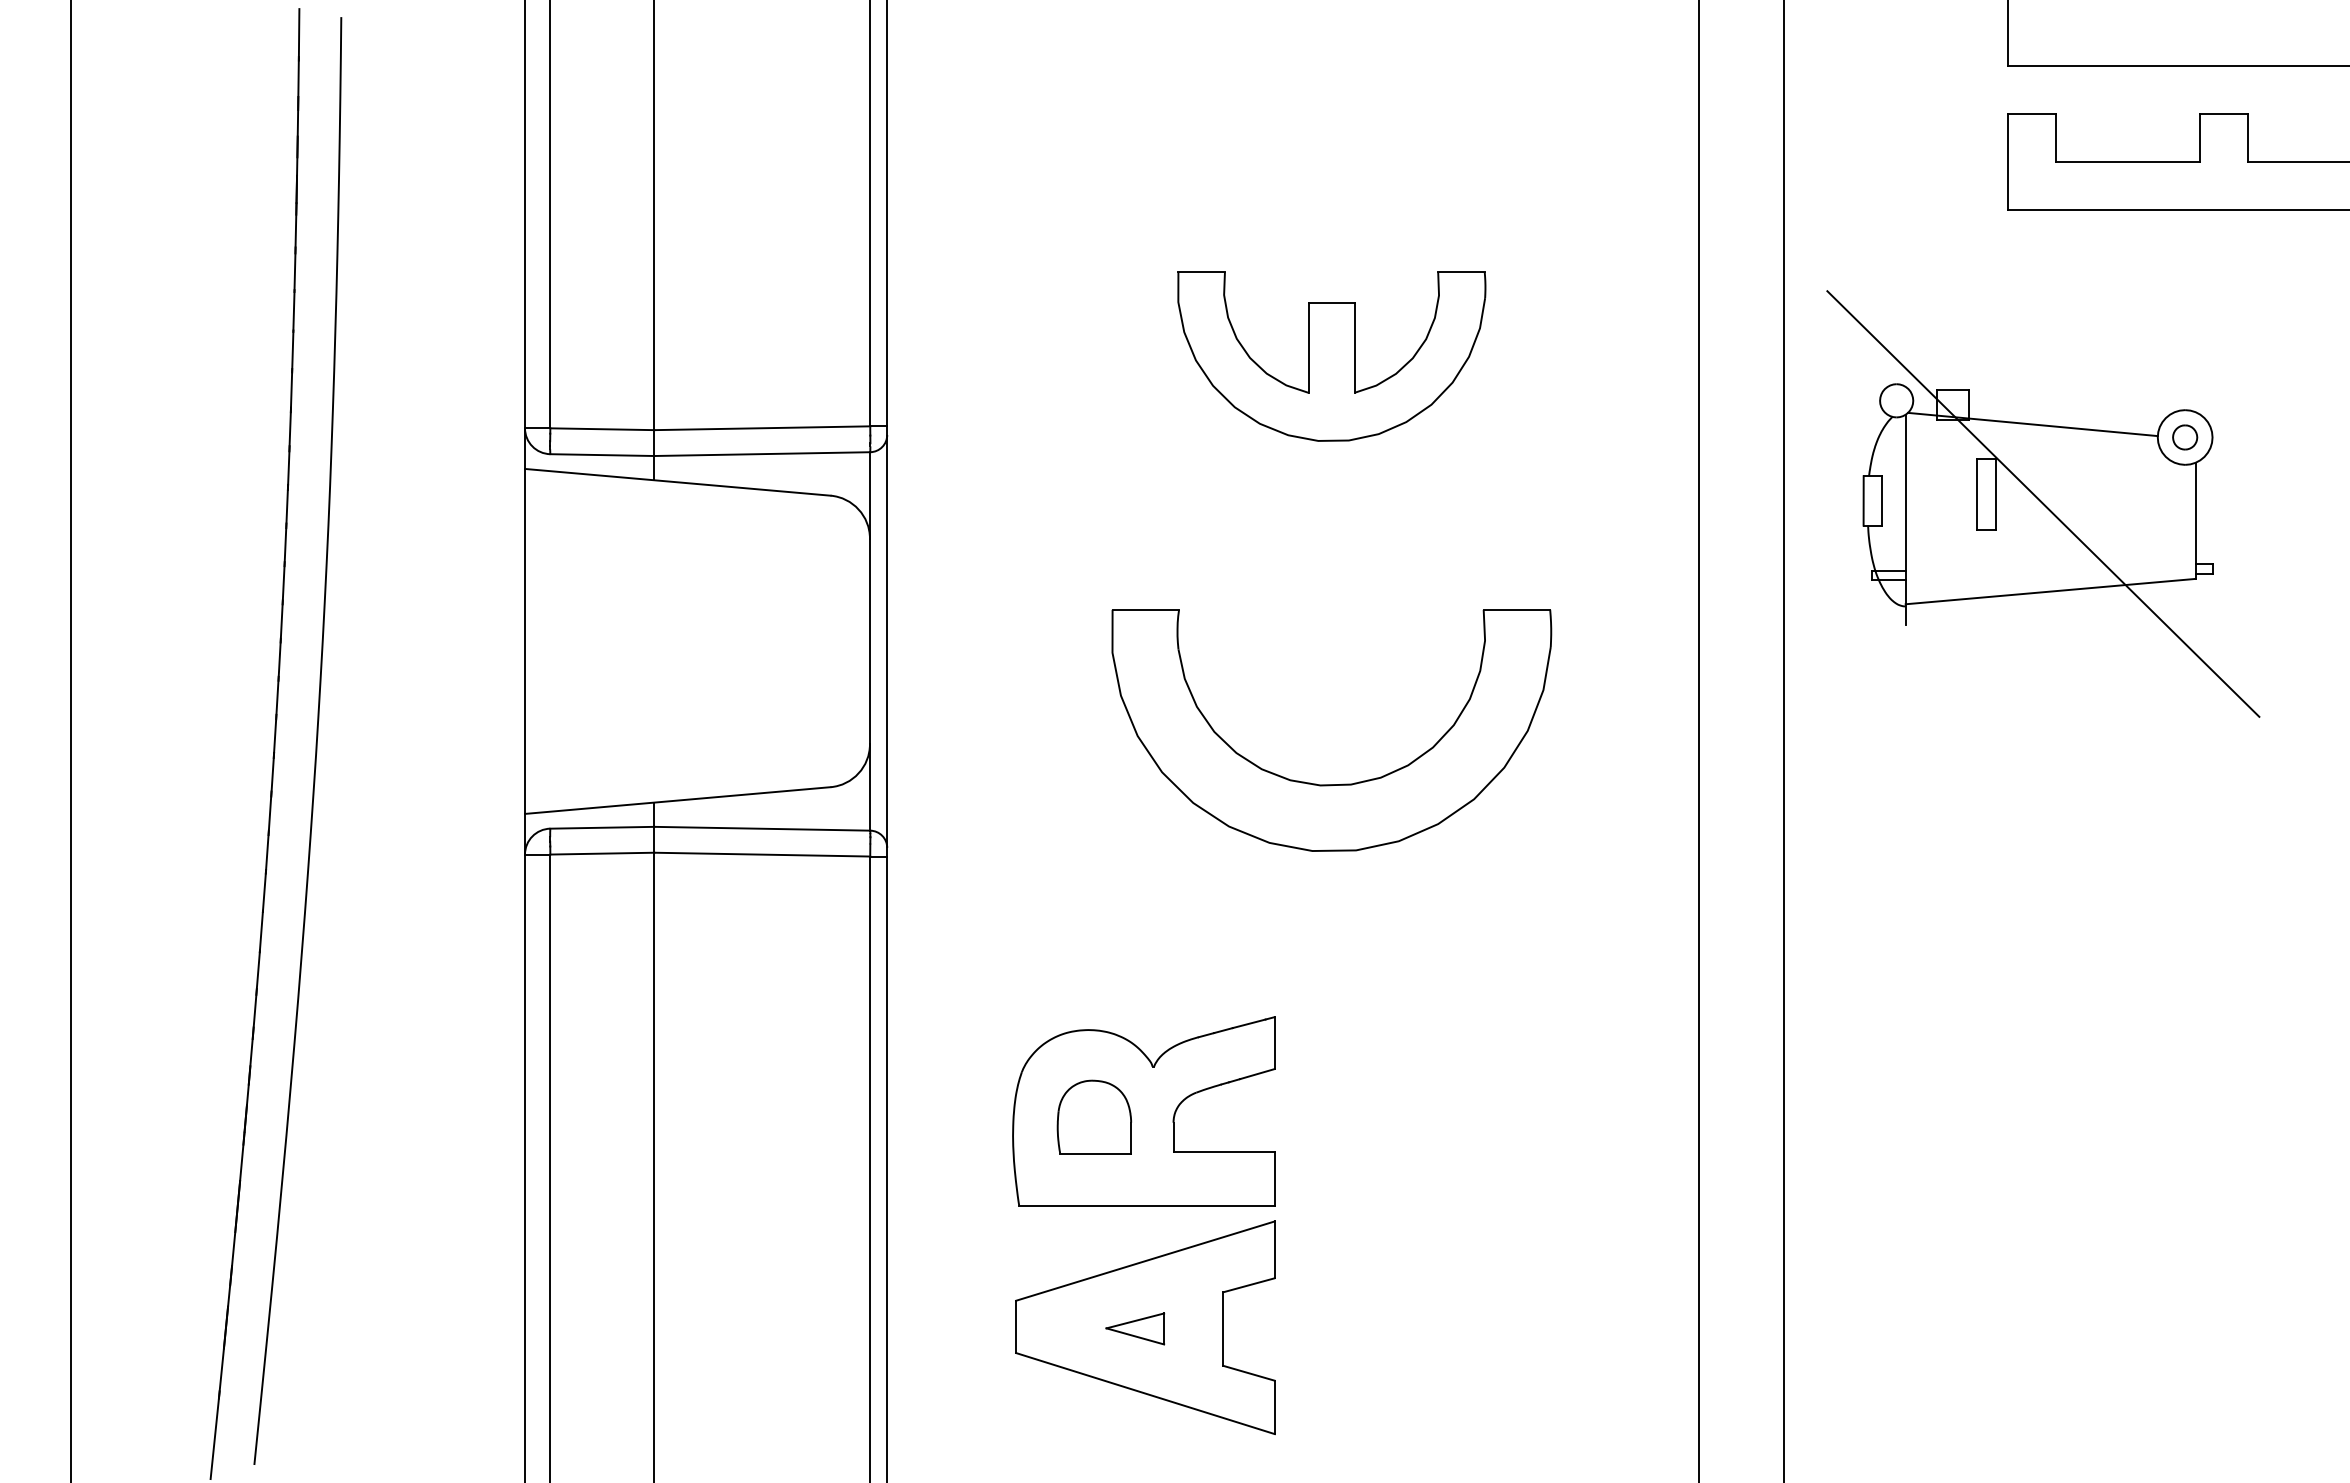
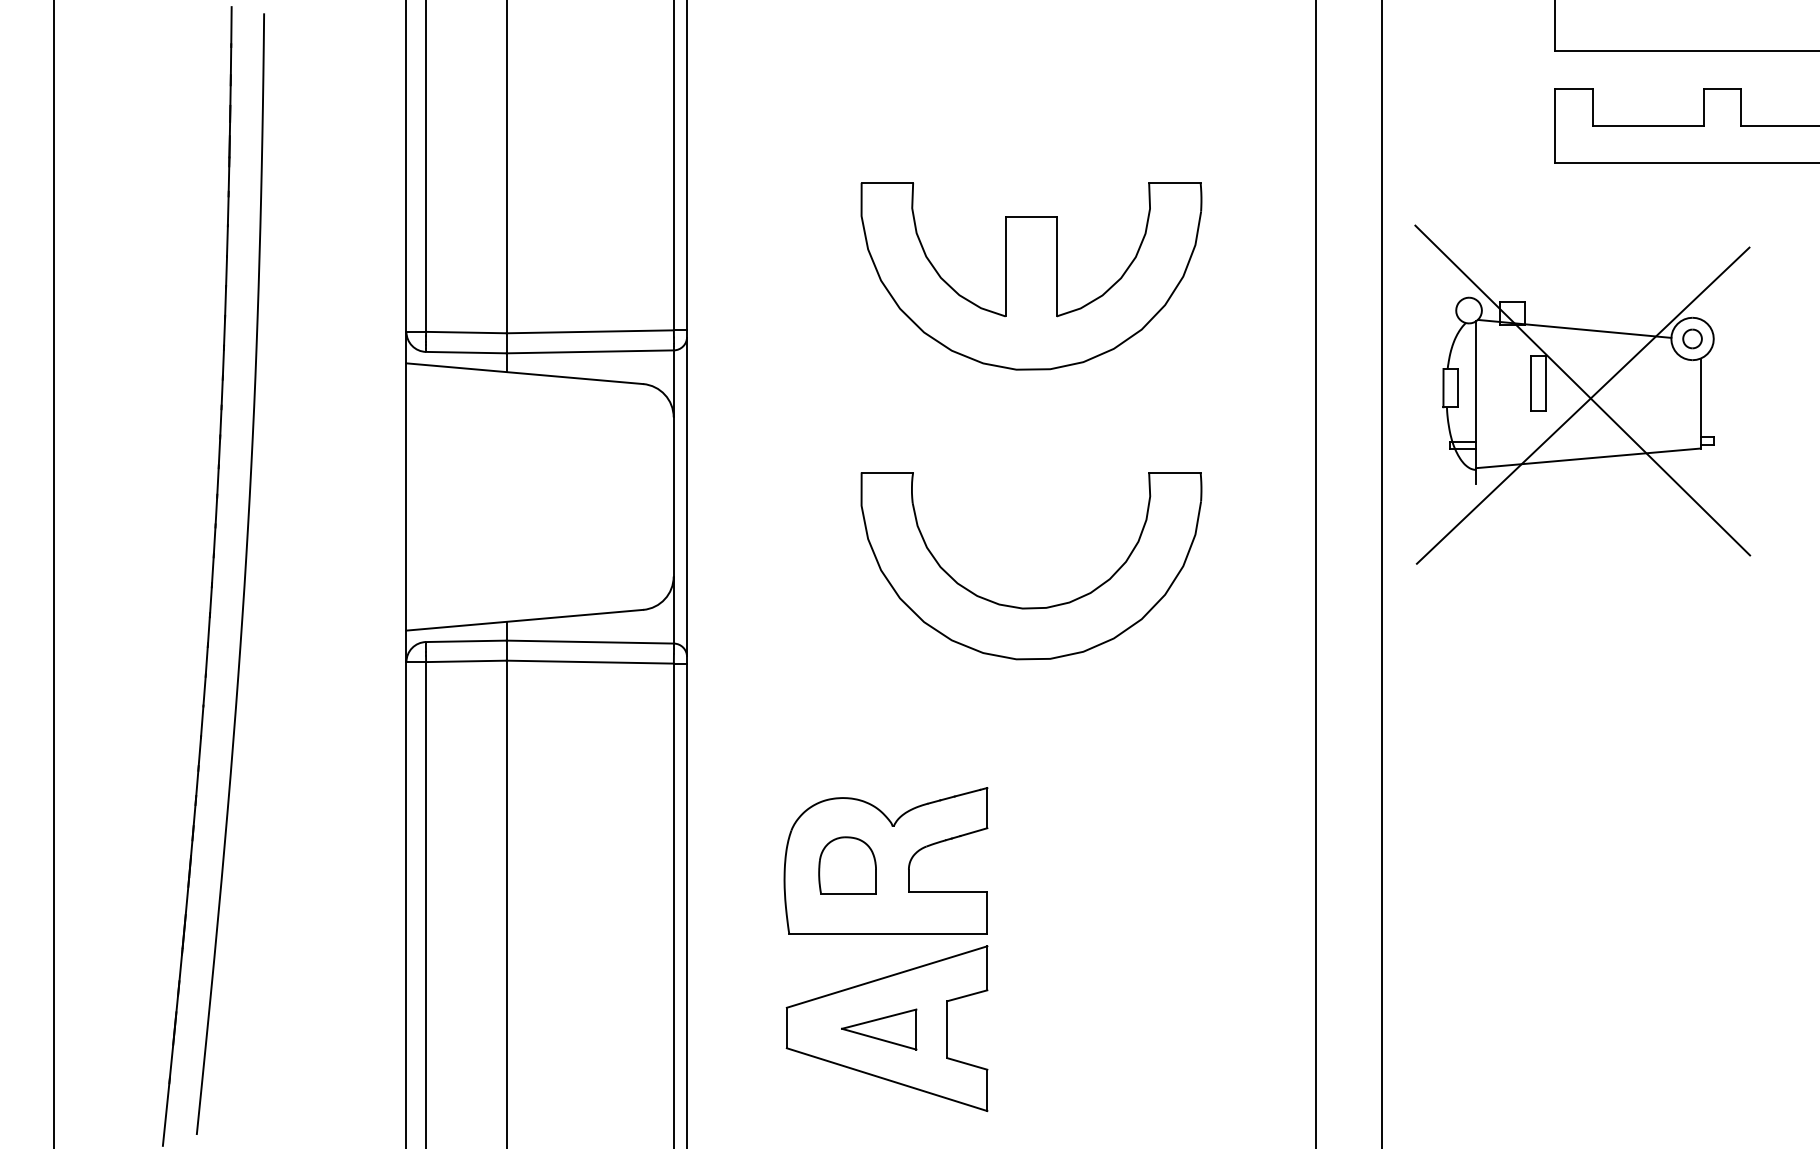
part: (1331, 356) -> (1031, 276), size x1.43
line: (2043, 523) -> (1582, 405), added
part: (1135, 1328) -> (879, 1029), size x1.67

